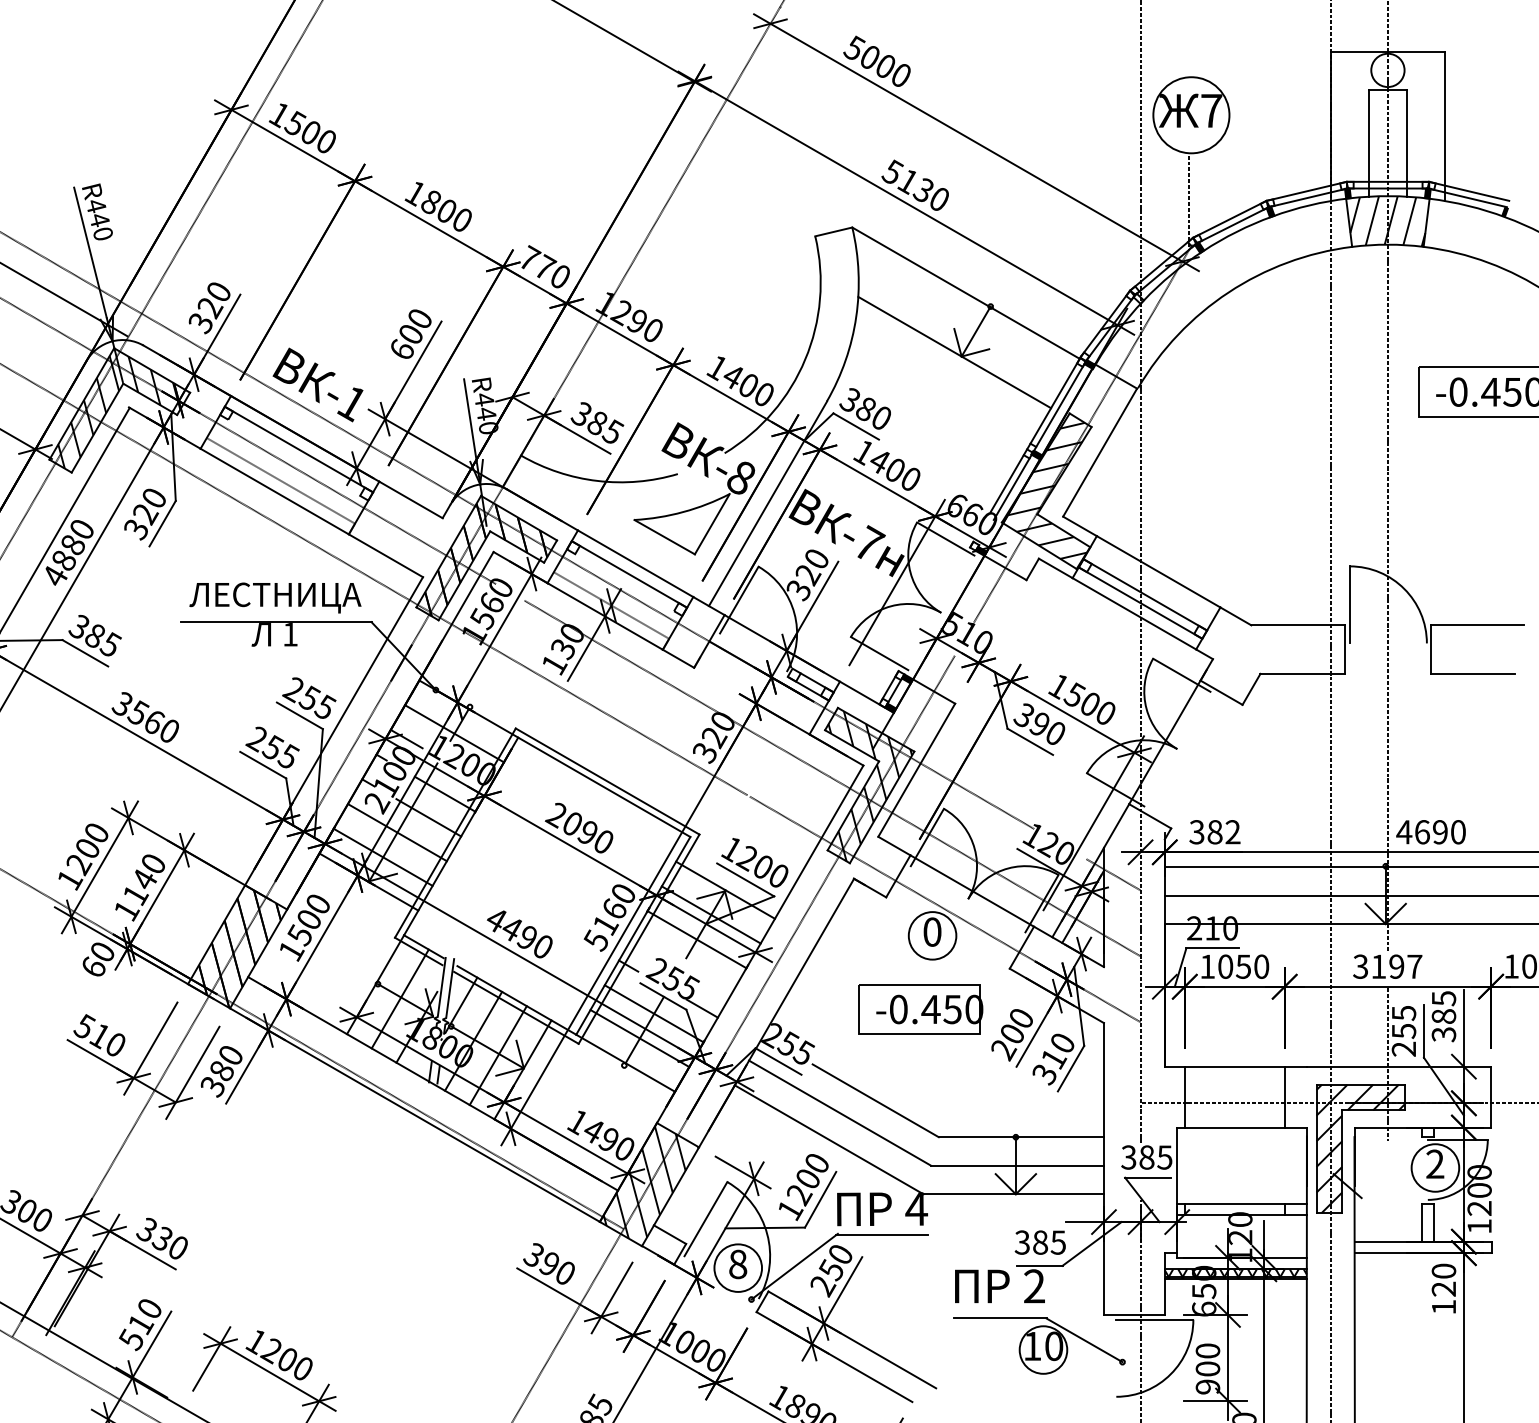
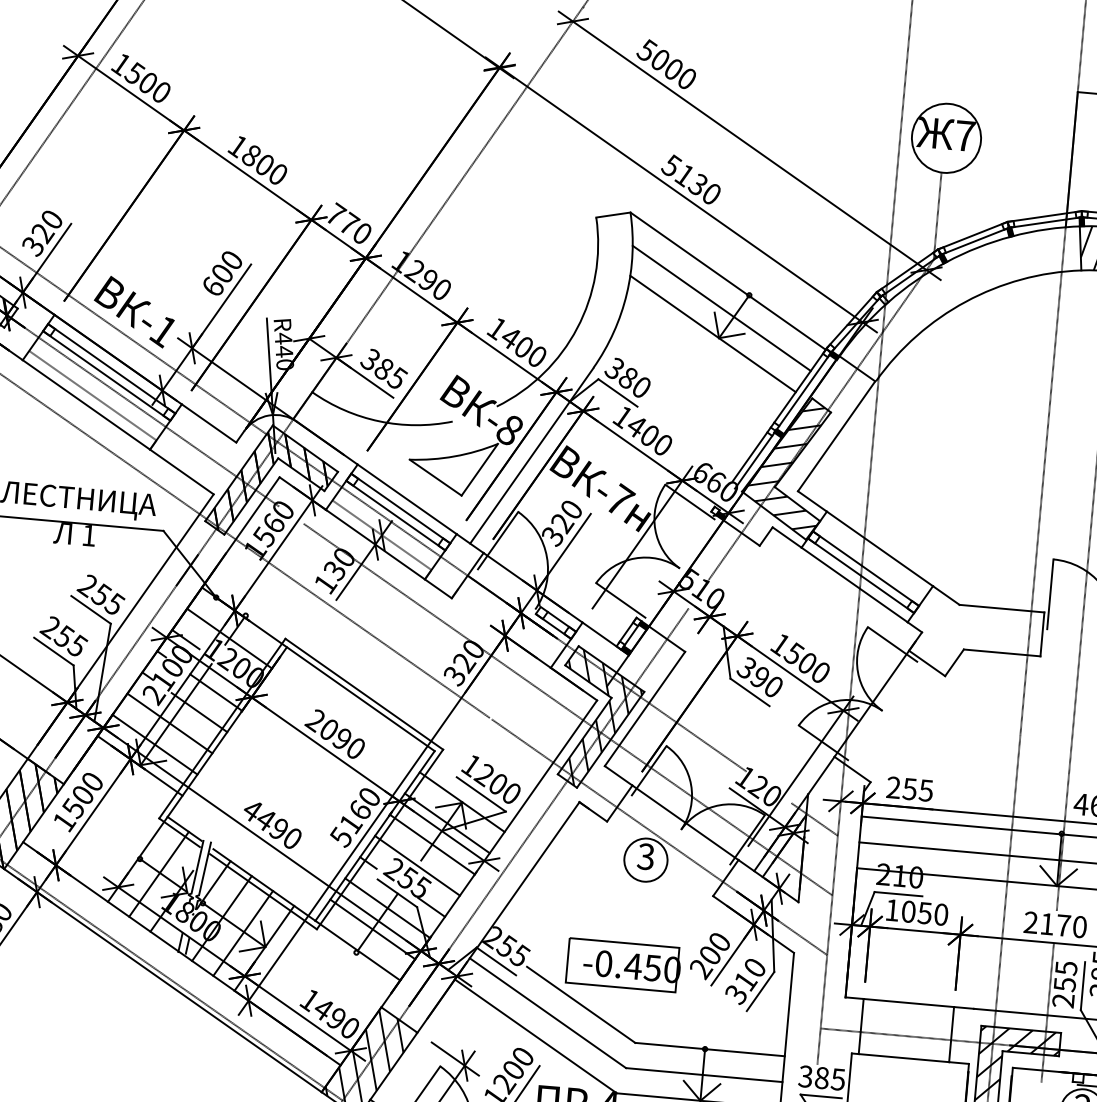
line: (961, 323) -> (721, 308), added
line: (294, 457) -> (107, 375), added
line: (624, 582) -> (395, 515), added
text: (1214, 832) -> (909, 789), 382 -> 255
text: (932, 931) -> (646, 856), 0 -> 3
line: (682, 963) -> (417, 864), added
text: (1387, 966) -> (1055, 924), 3197 -> 2170
part: (920, 1009) -> (623, 965), moved

